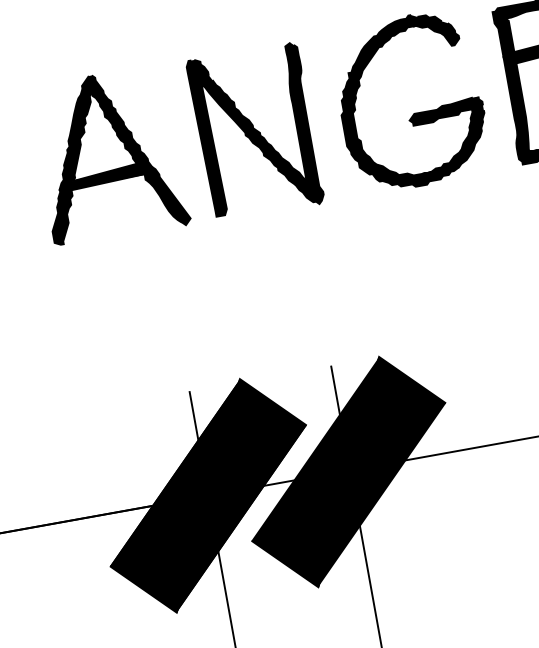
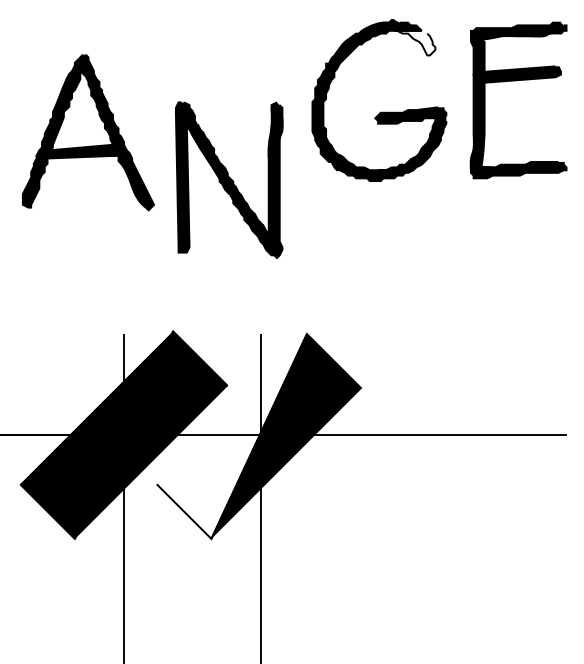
fill: (436, 34) -> (414, 42), removed
part: (255, 132) -> (229, 180), moved
part: (109, 155) -> (88, 132), moved
fill: (320, 477) -> (231, 436), removed

